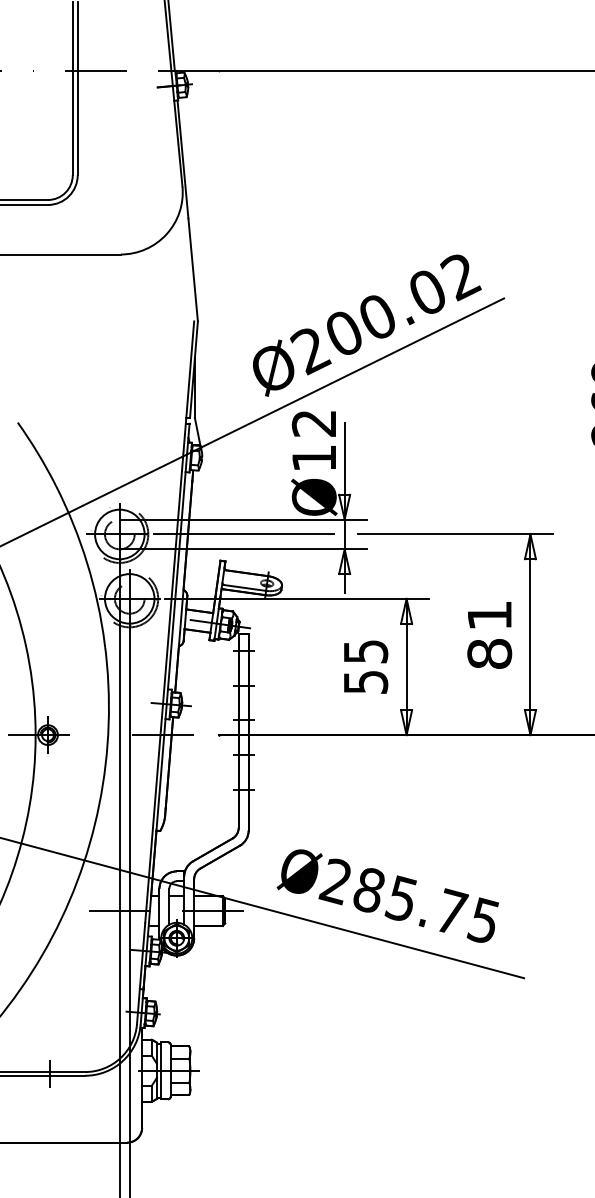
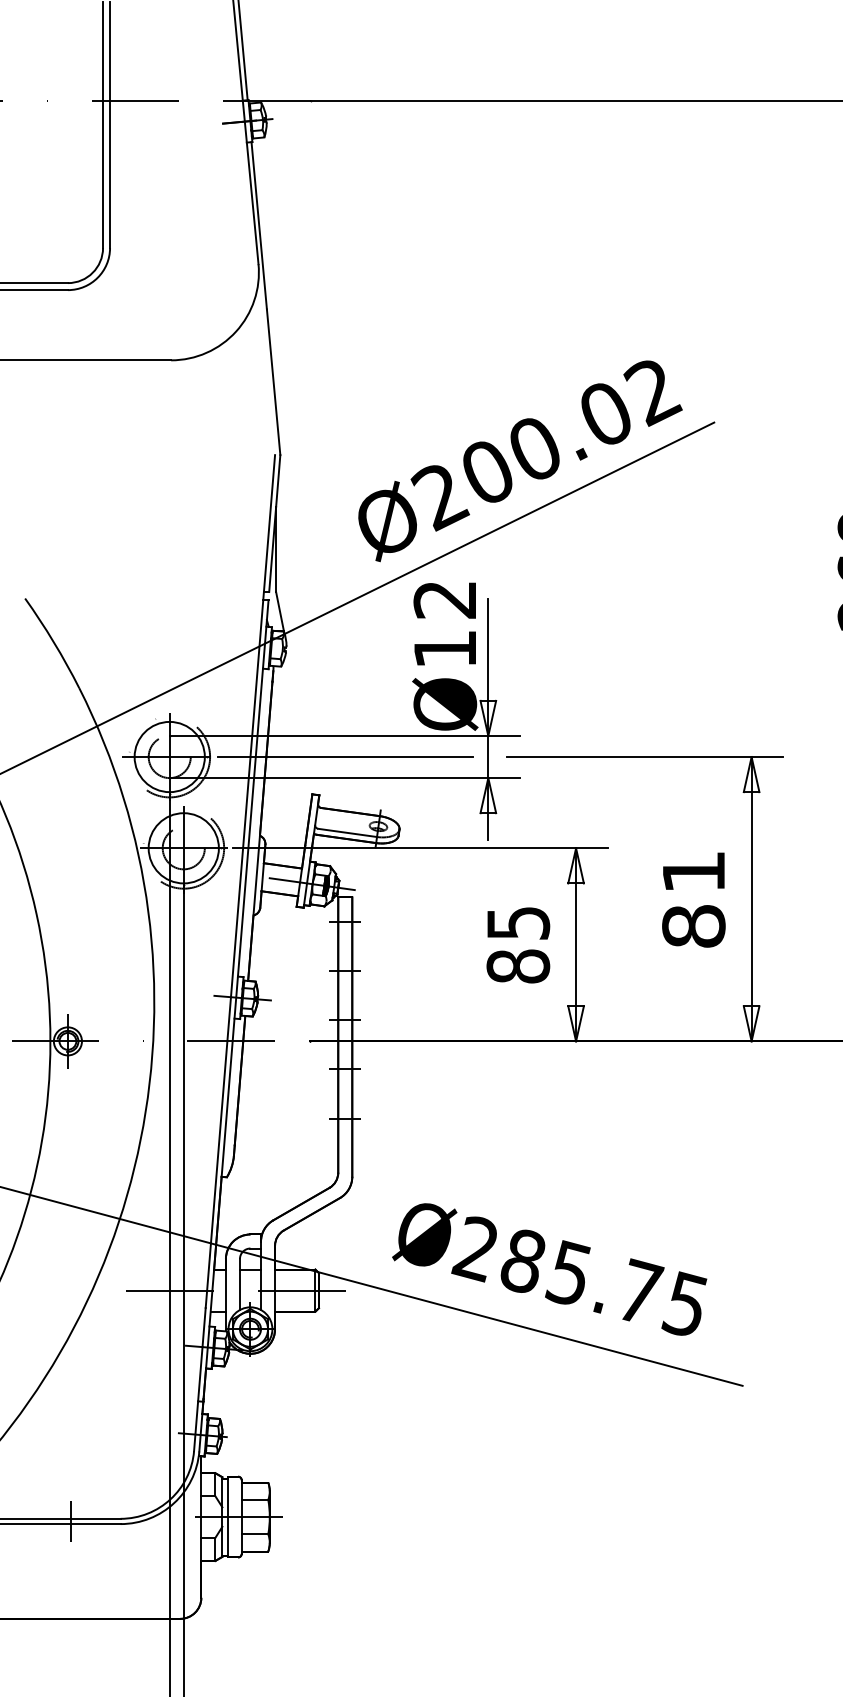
text: (365, 682) -> (518, 966), 55 -> 85

